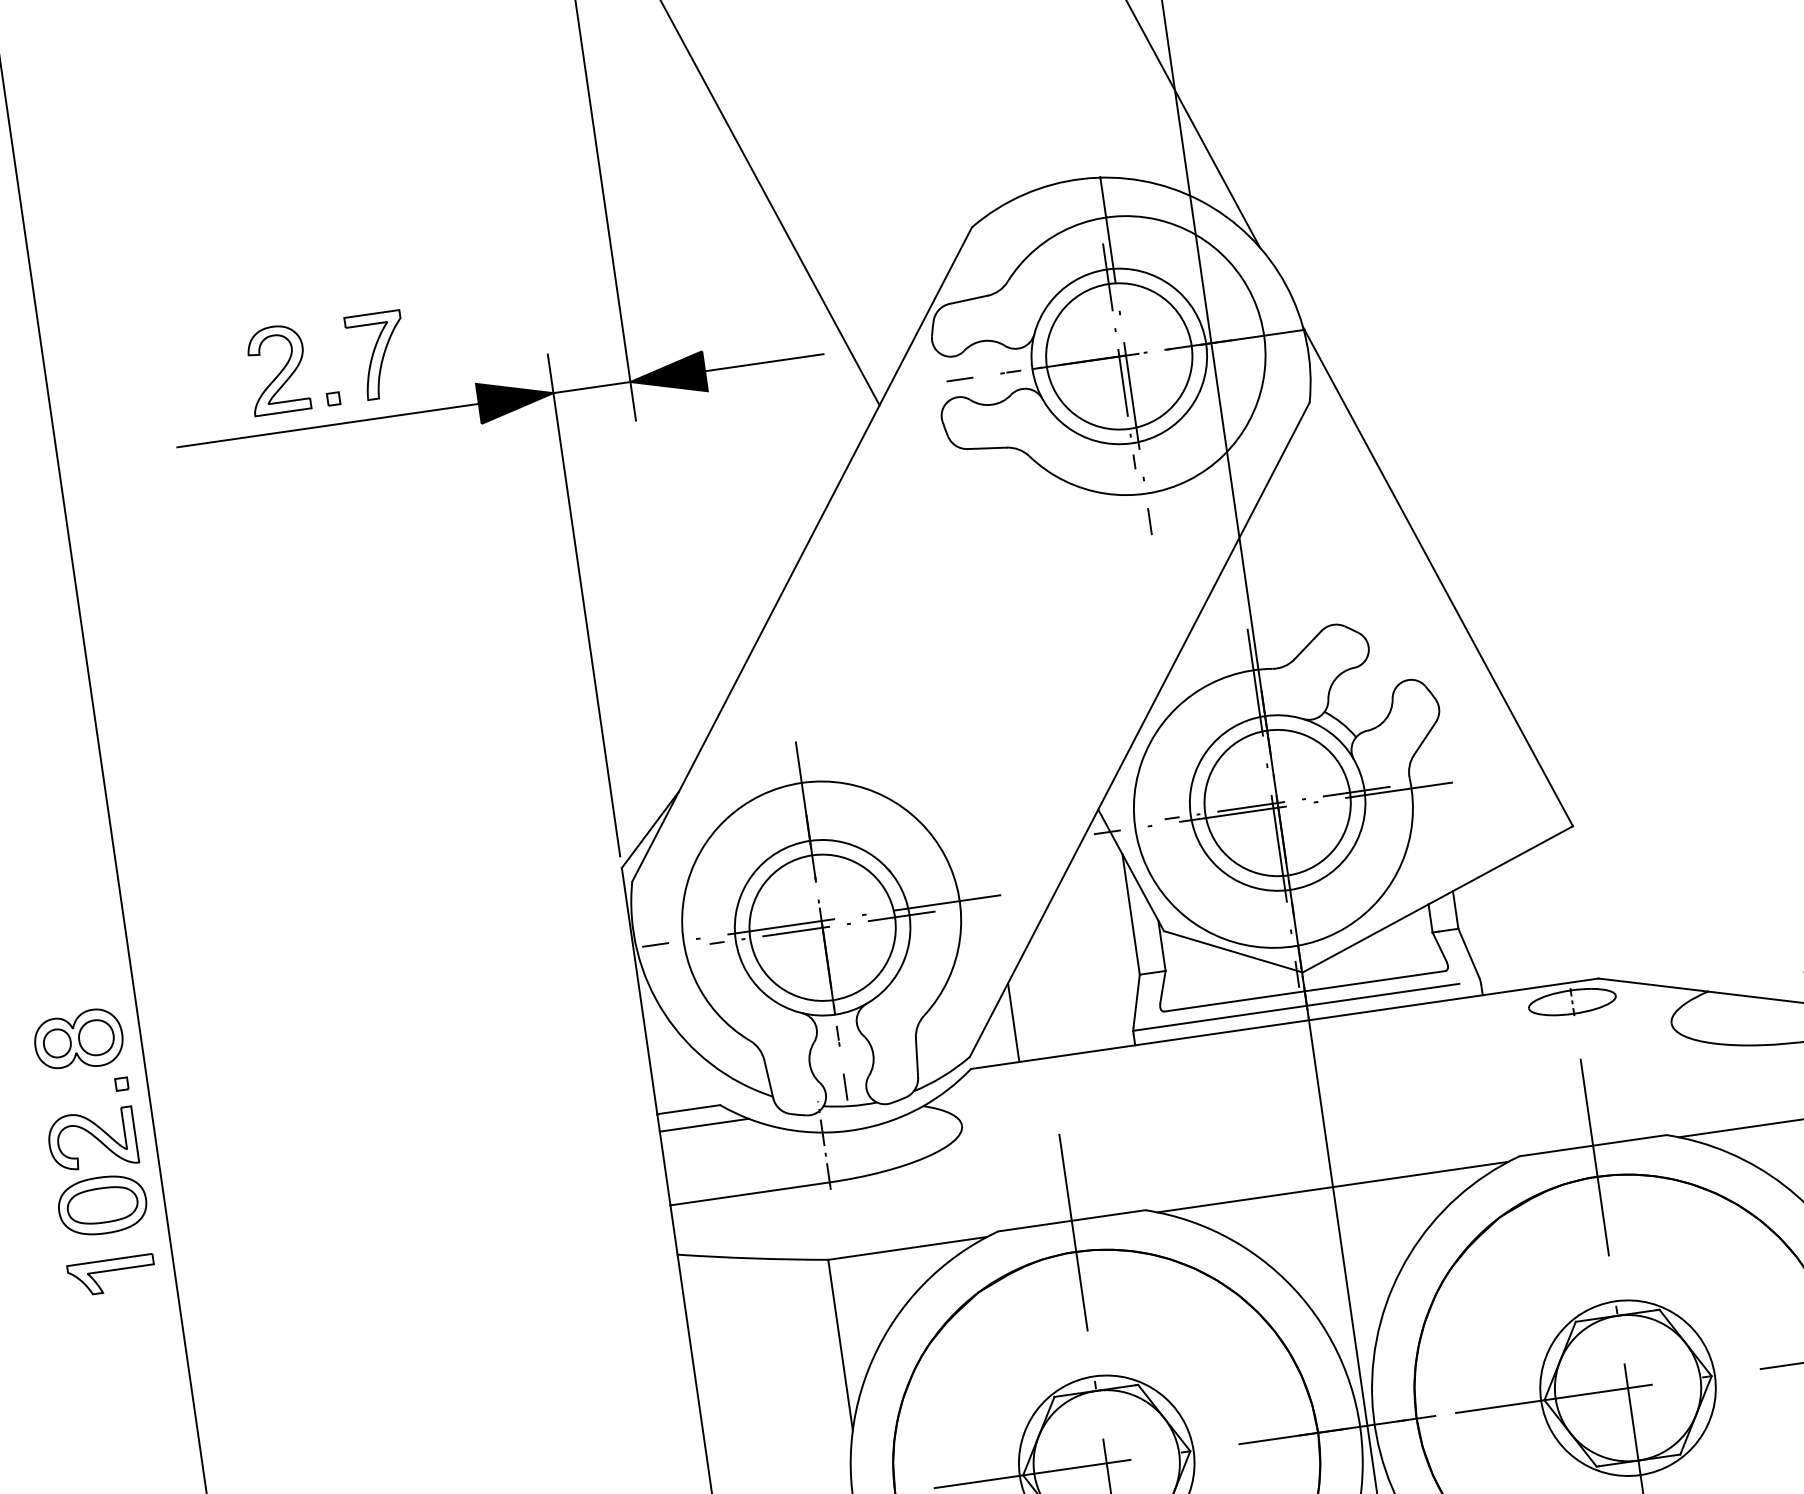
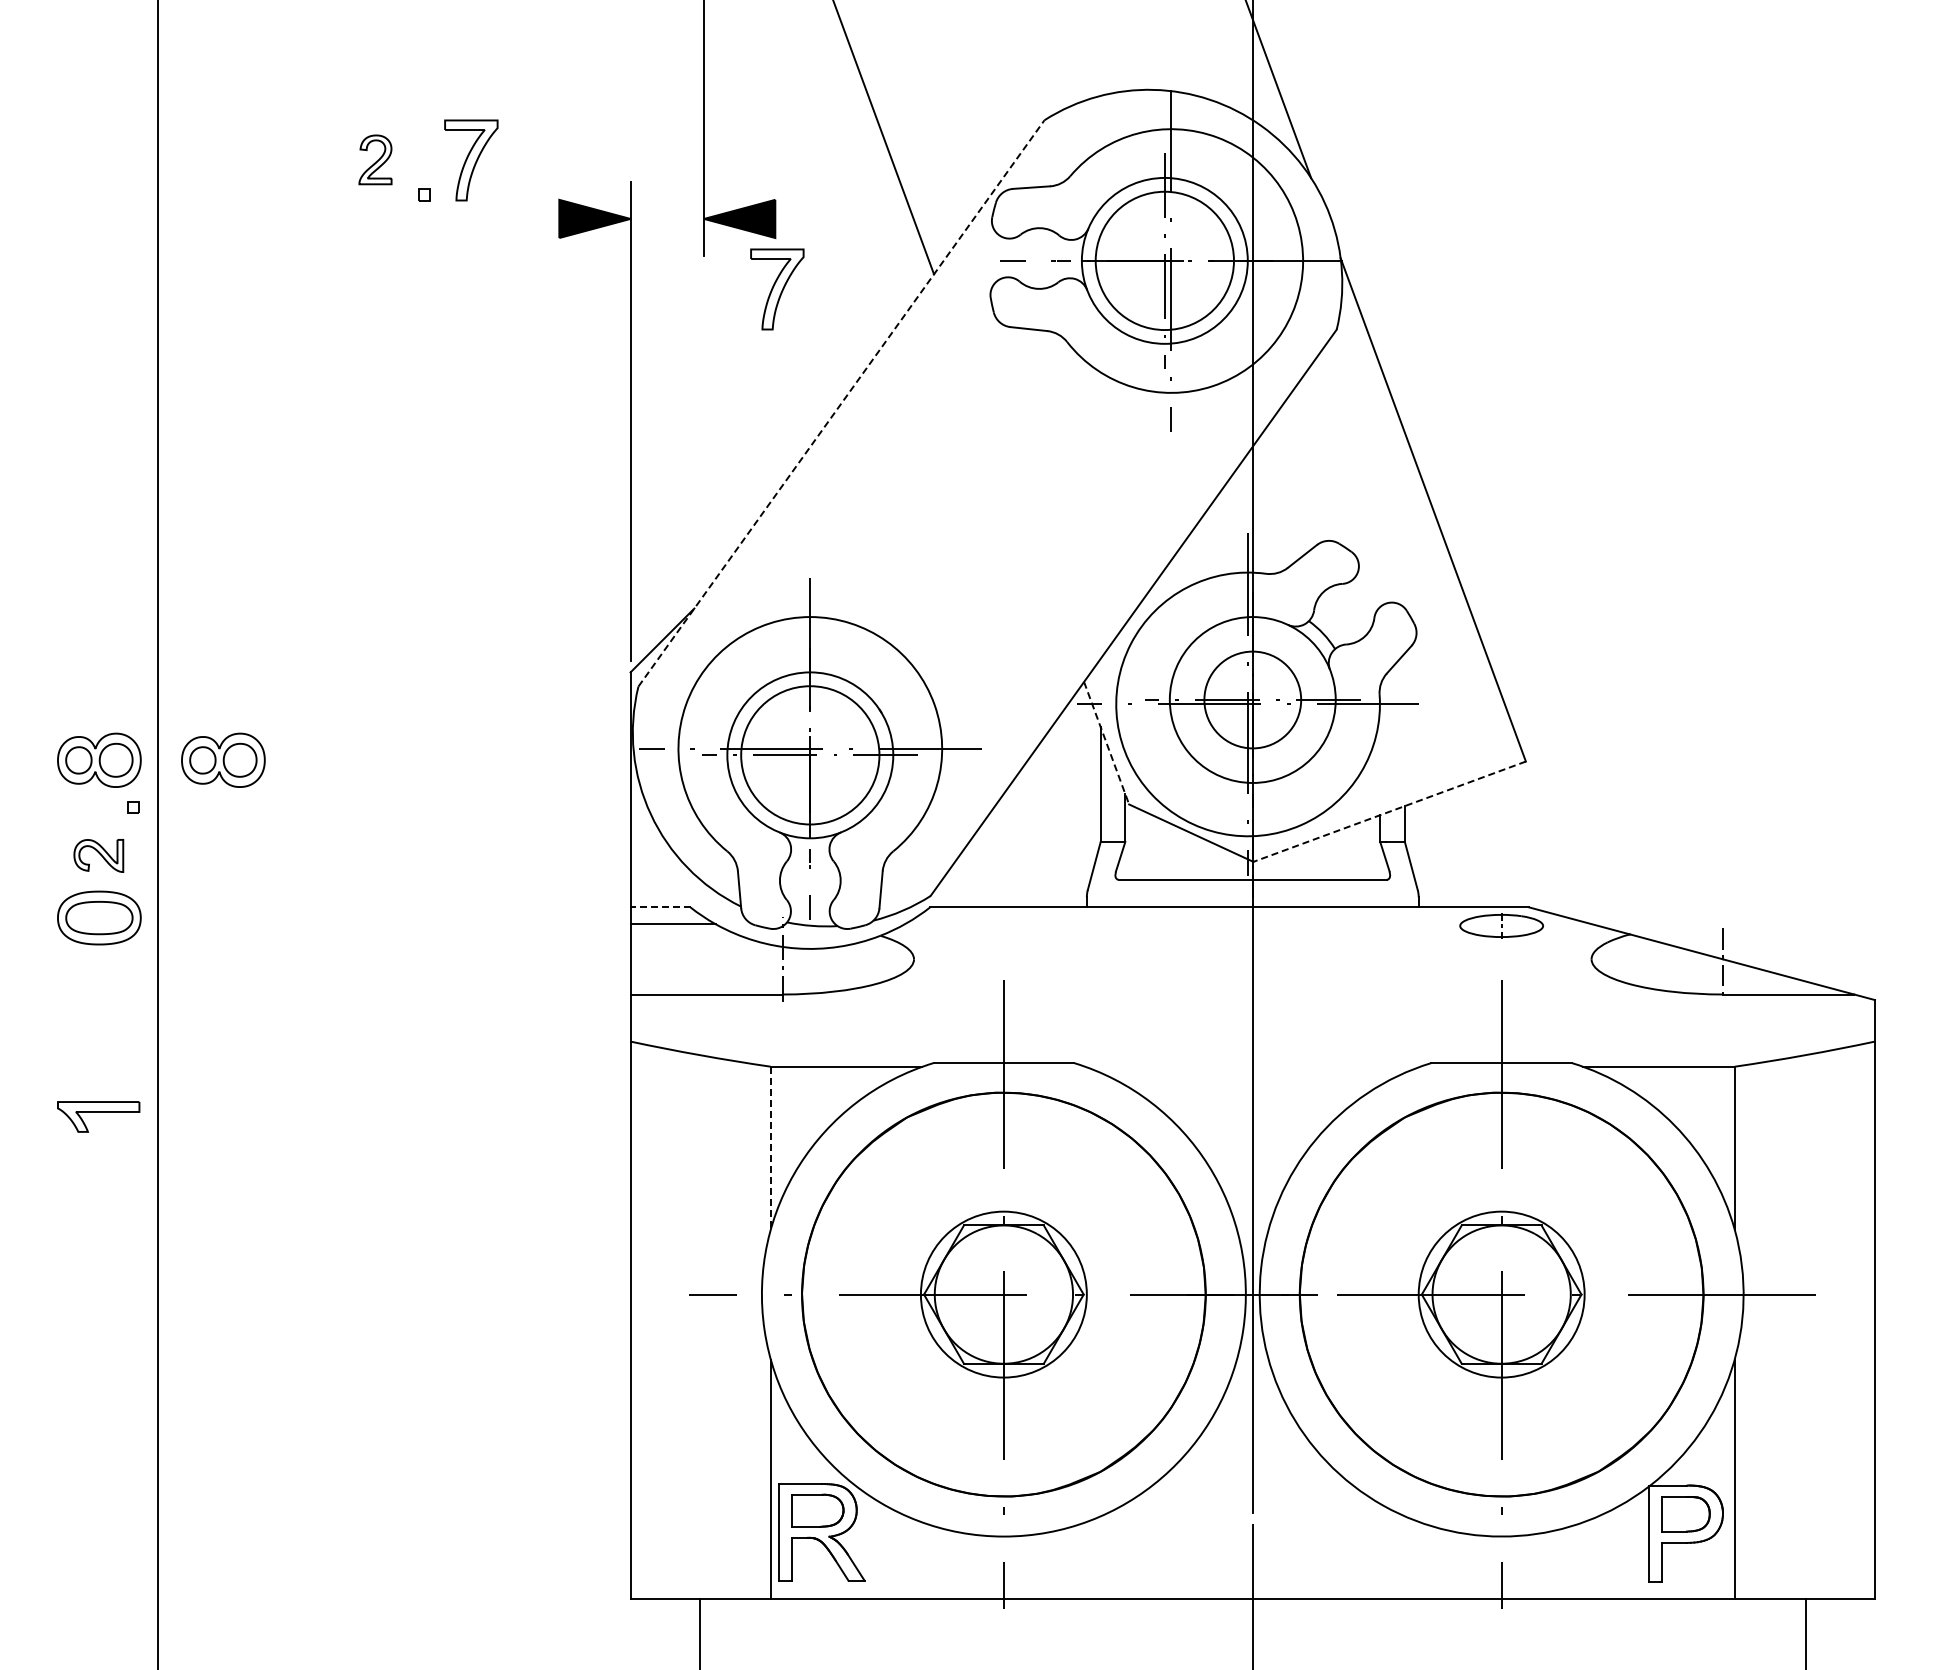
line: (763, 362) -> (831, 218), removed
part: (277, 369) -> (375, 159), size x0.6
line: (592, 387) -> (667, 218), removed
line: (328, 425) -> (415, 218), removed
part: (717, 444) -> (777, 289), added
line: (802, 553) -> (841, 402), solid -> dashed
circle: (1277, 802) -> (1252, 699), size x0.7
line: (1131, 870) -> (1106, 743), solid -> dashed
line: (1437, 899) -> (1389, 811), solid -> dashed
line: (1296, 1007) -> (1242, 893), removed
part: (208, 1020) -> (223, 759), added
line: (1013, 1022) -> (976, 869), removed
line: (688, 1109) -> (660, 907), solid -> dashed
part: (92, 1140) -> (98, 855), size x0.6
line: (1332, 1186) -> (1252, 1066), removed
part: (111, 1275) -> (98, 1116), moved
line: (840, 1345) -> (770, 1148), solid -> dashed

